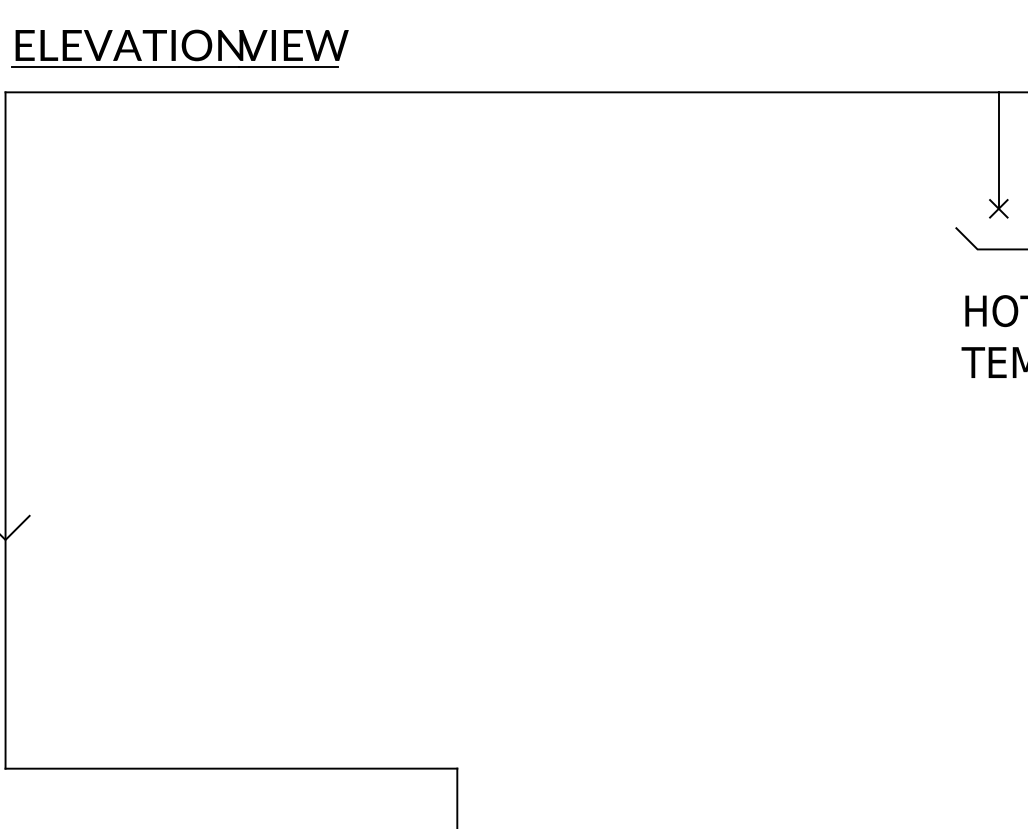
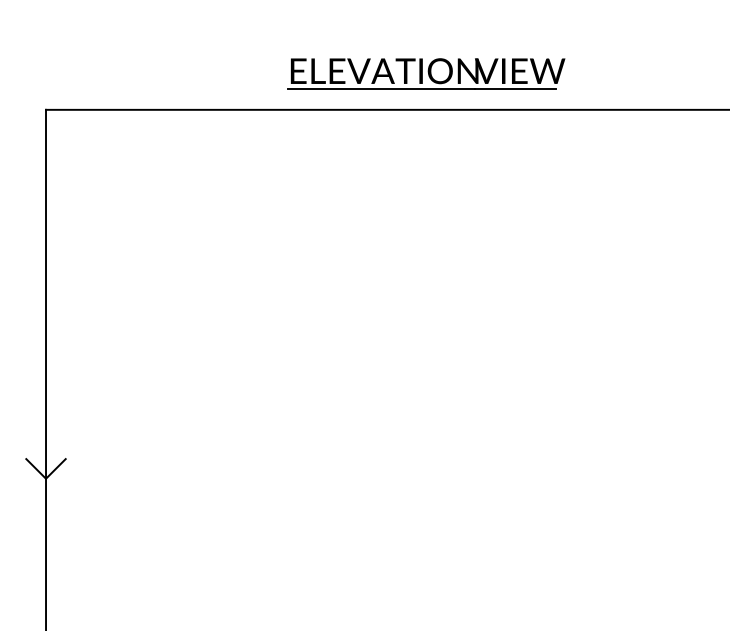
part: (179, 48) -> (425, 73), moved

